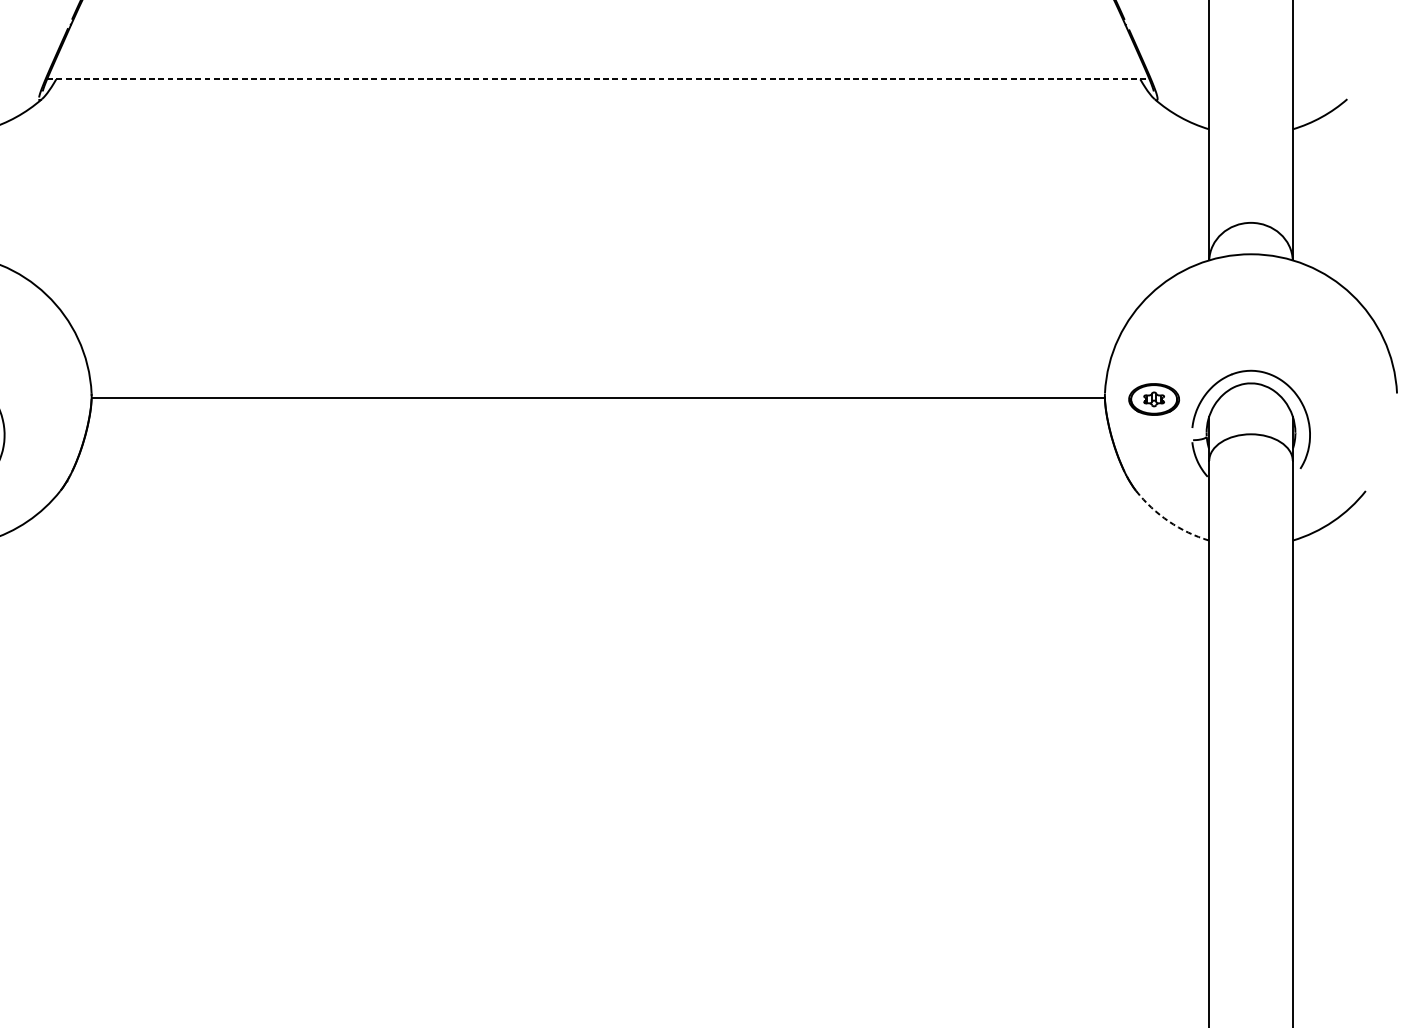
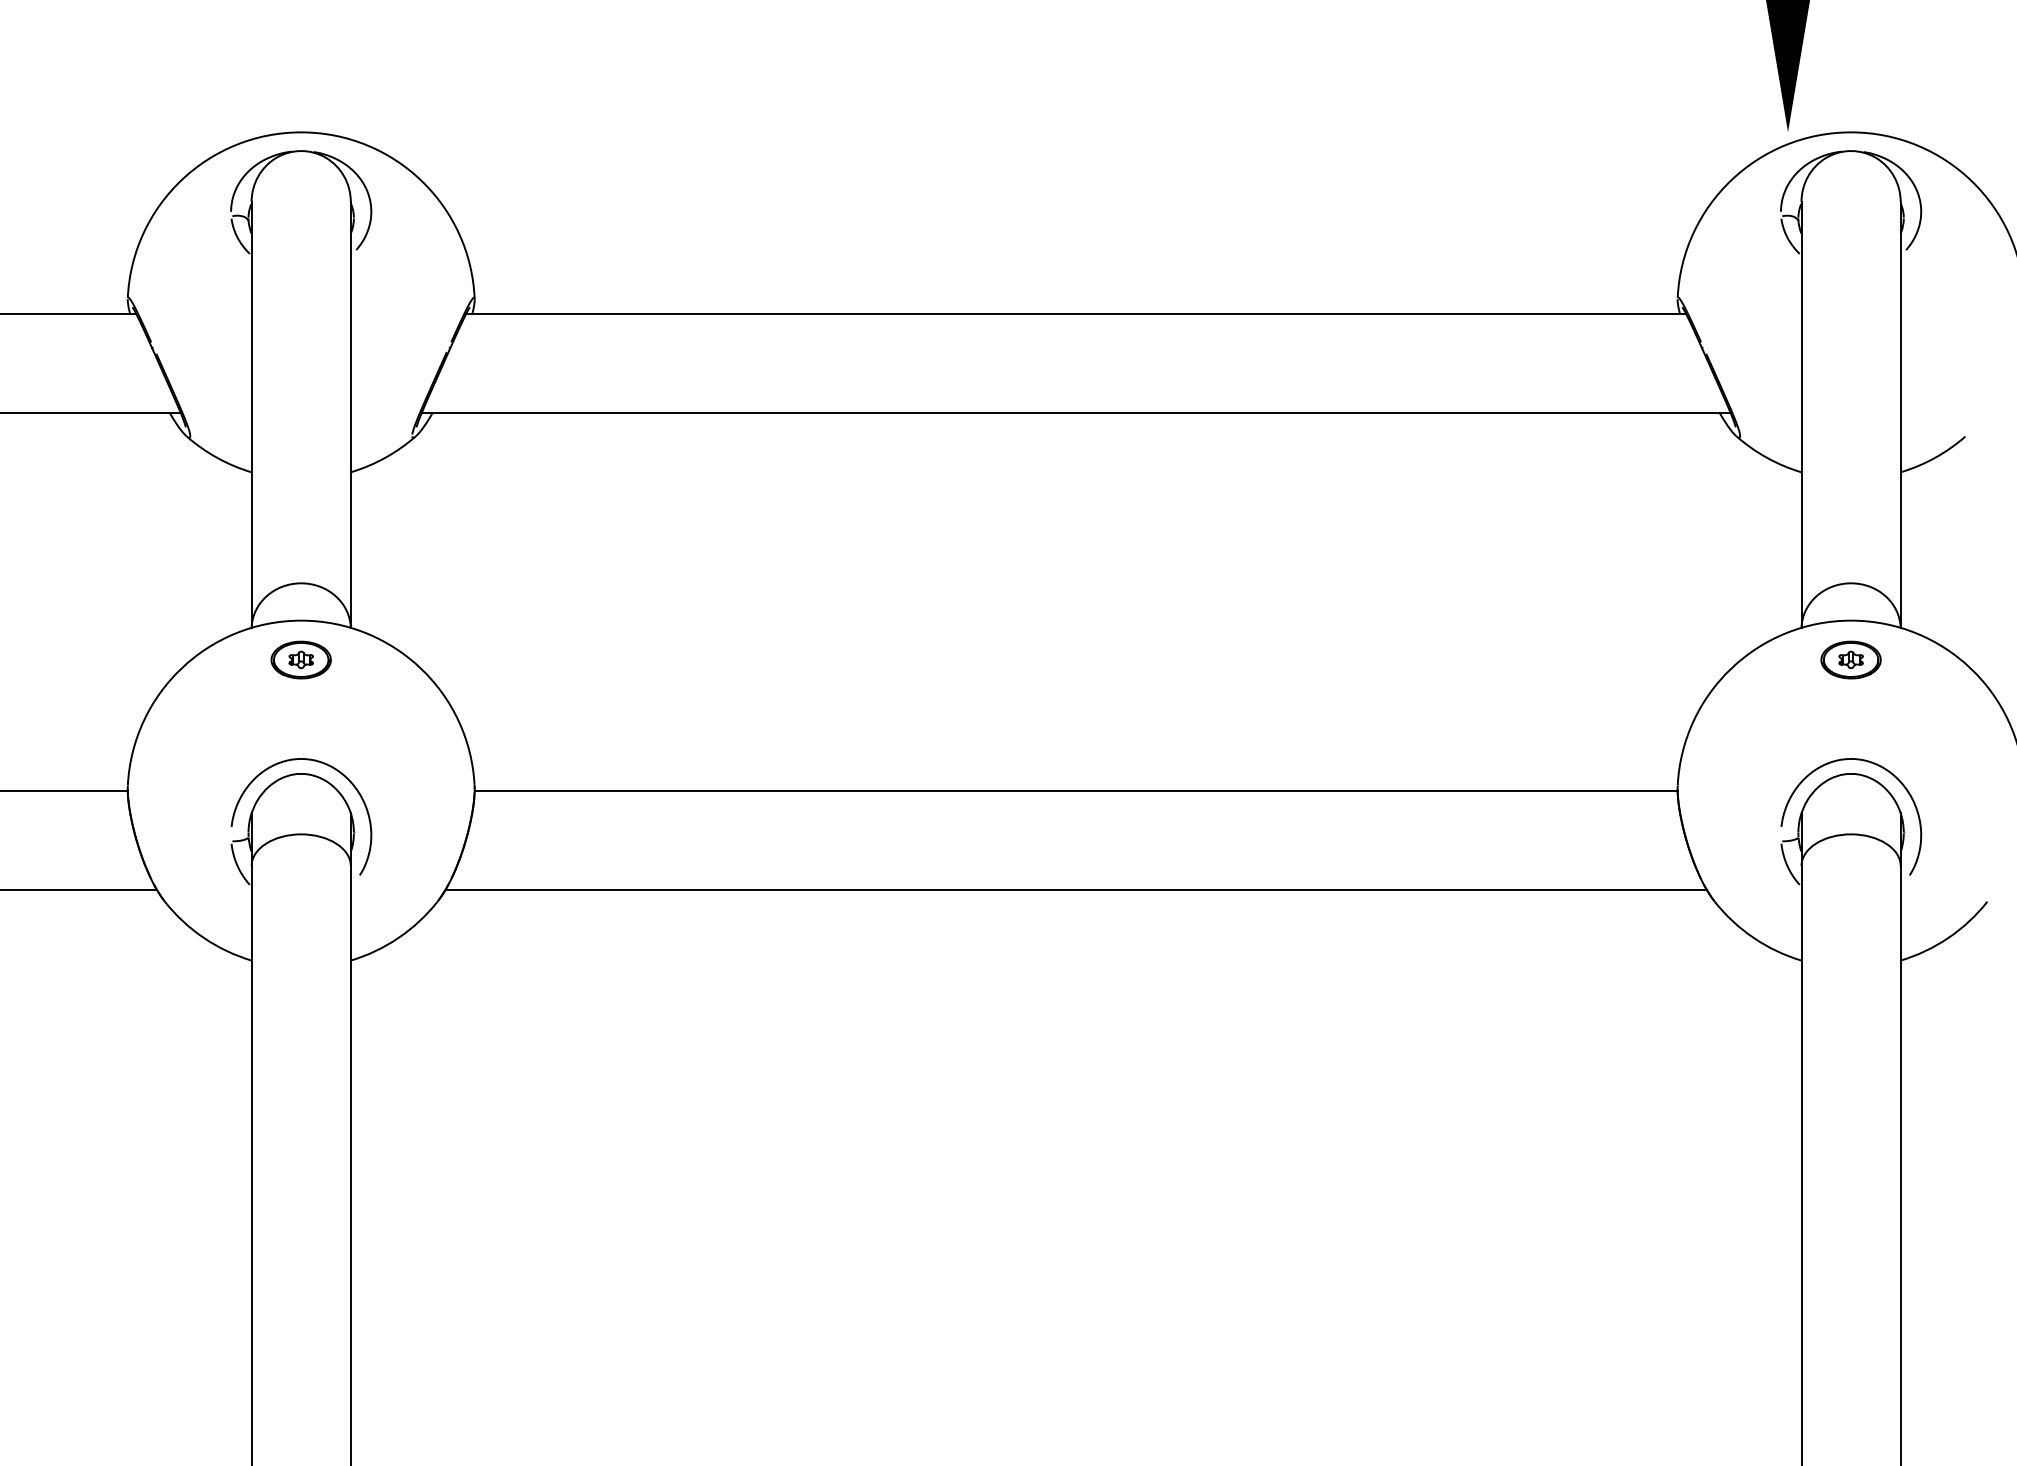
line: (598, 78) -> (1076, 412), dashed -> solid
part: (1153, 399) -> (1850, 659), moved
line: (597, 480) -> (1075, 889), added
arc: (1168, 521) -> (1753, 937), dashed -> solid

